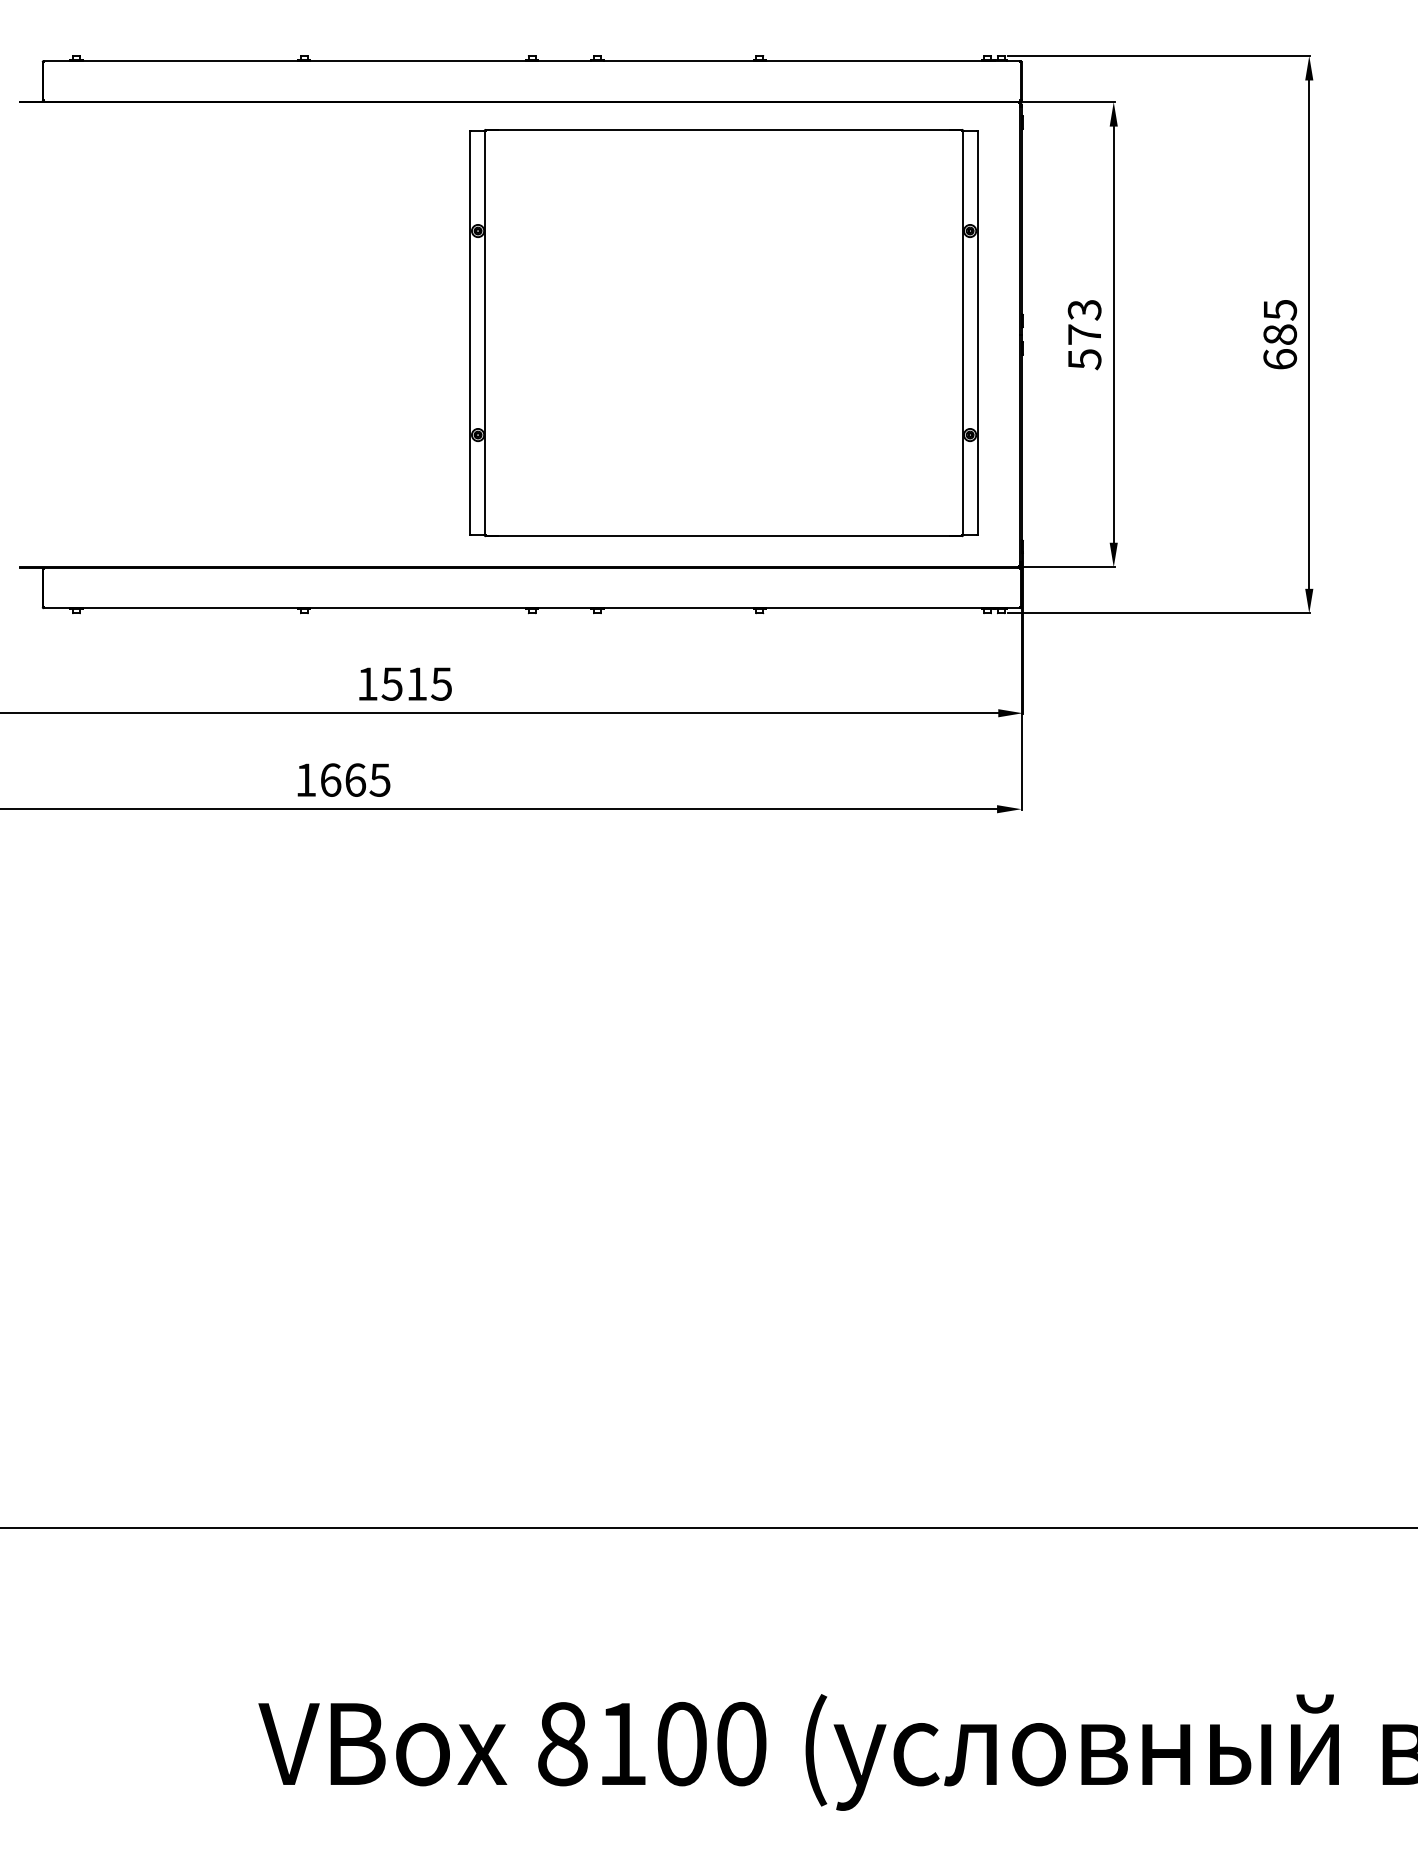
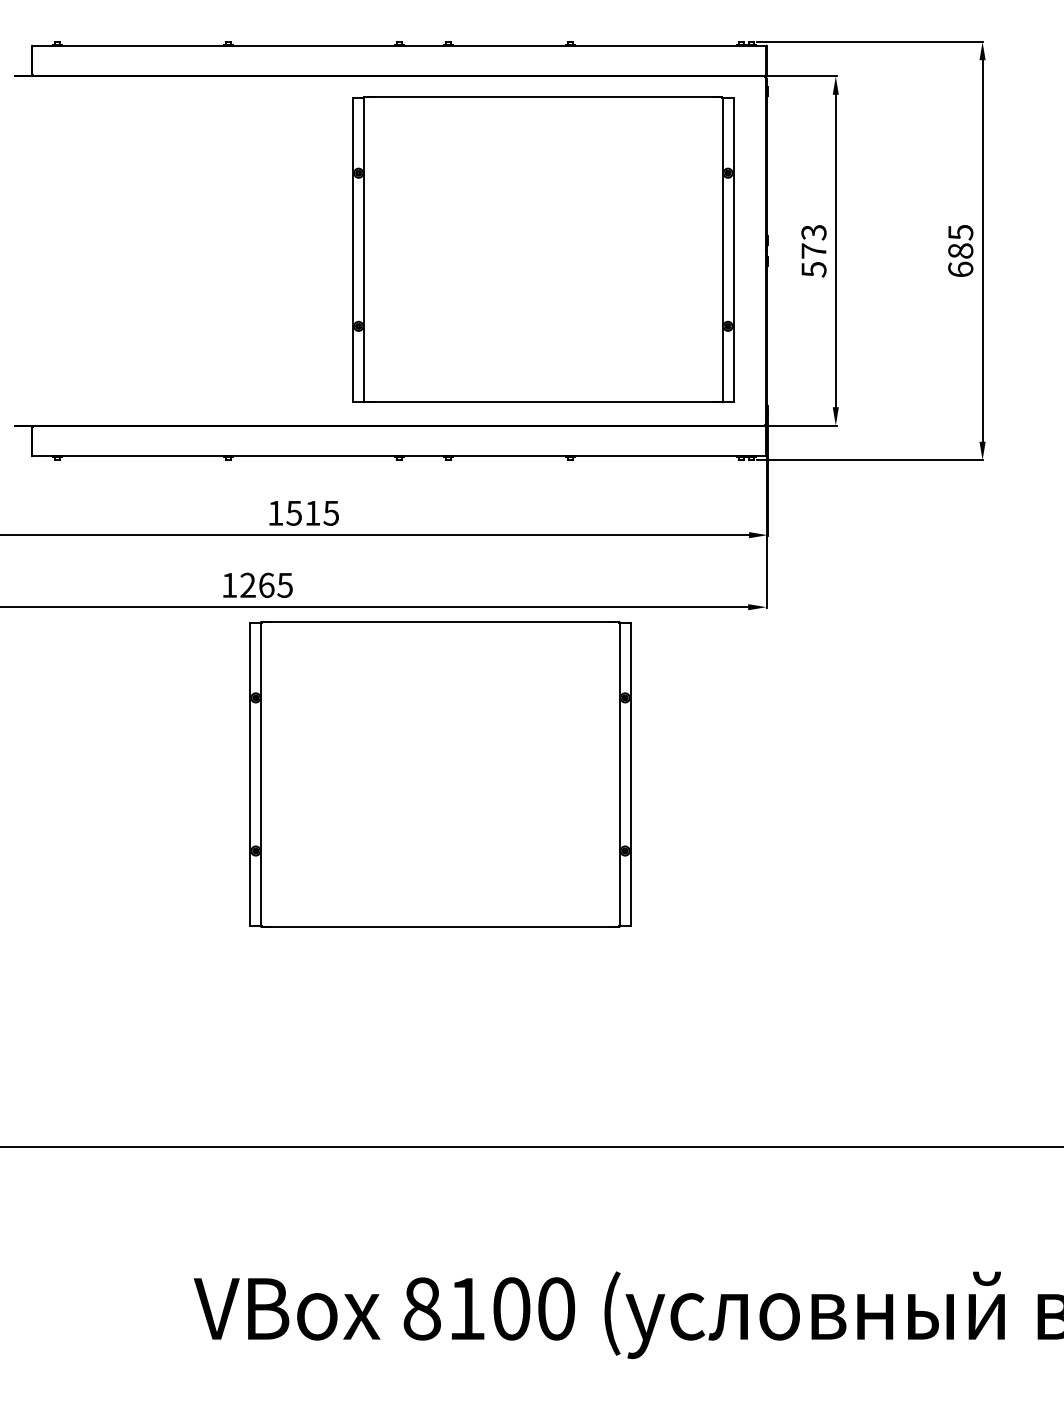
text: (330, 779) -> (247, 584), 1665 -> 1265
part: (586, 1032) -> (440, 774), added

